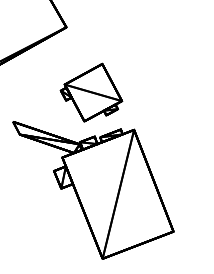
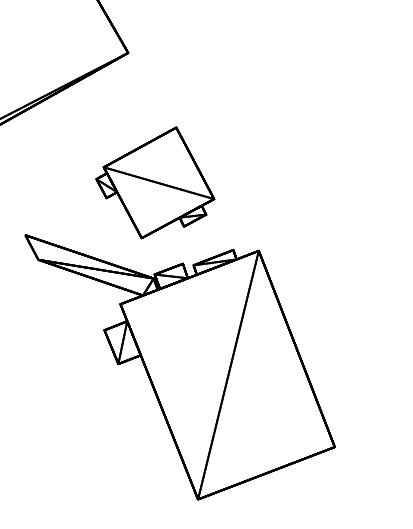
part: (91, 92) -> (155, 182), moved

